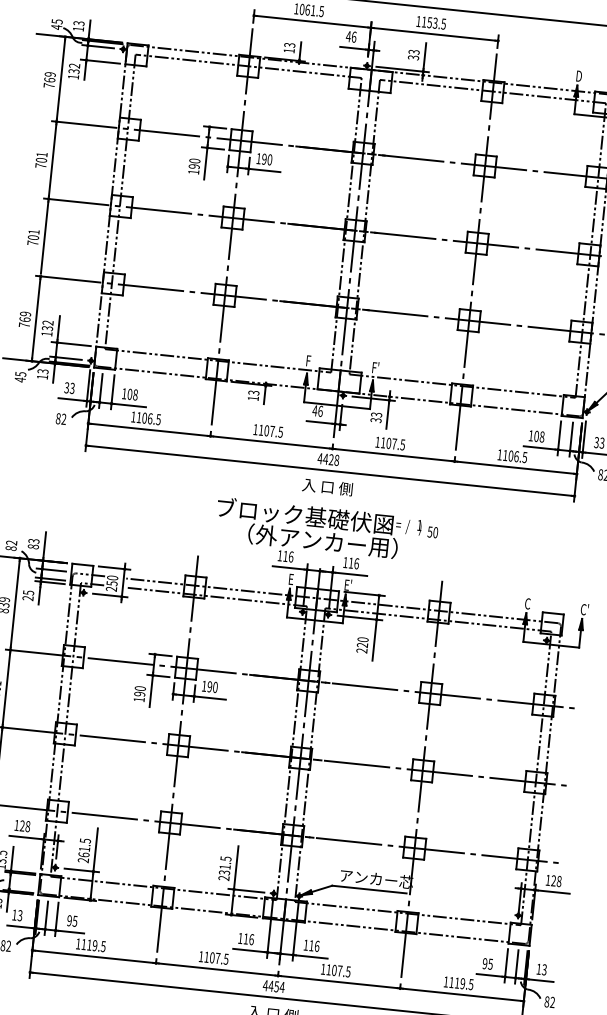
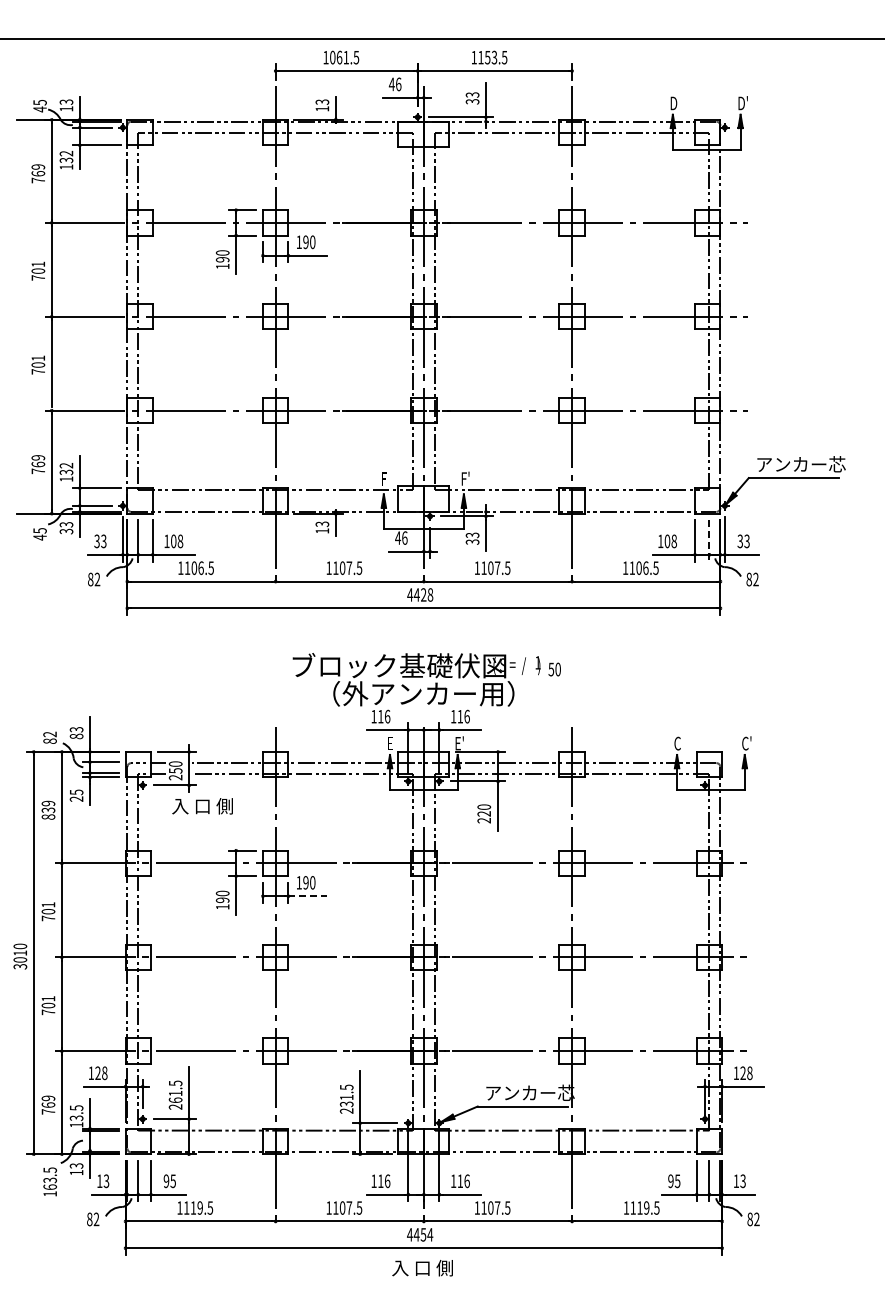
text: (42, 377) -> (66, 531), 13 -> 33
line: (571, 439) -> (709, 540), solid -> dashed
text: (327, 487) -> (202, 806), moved
line: (210, 698) -> (308, 896), solid -> dashed

